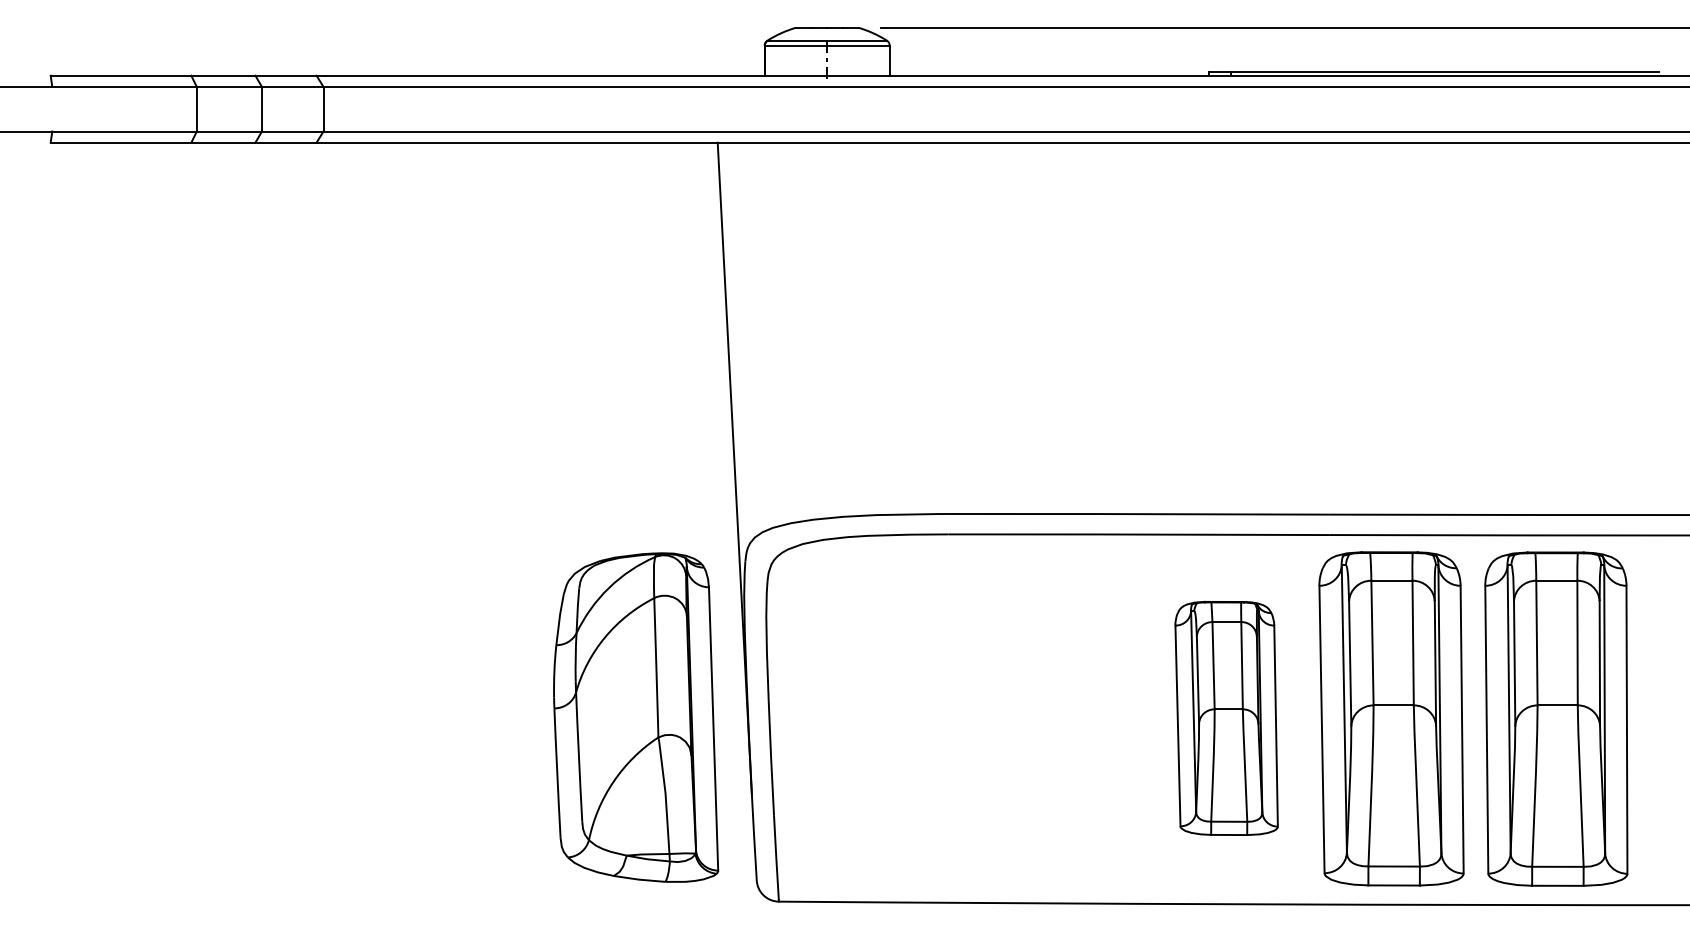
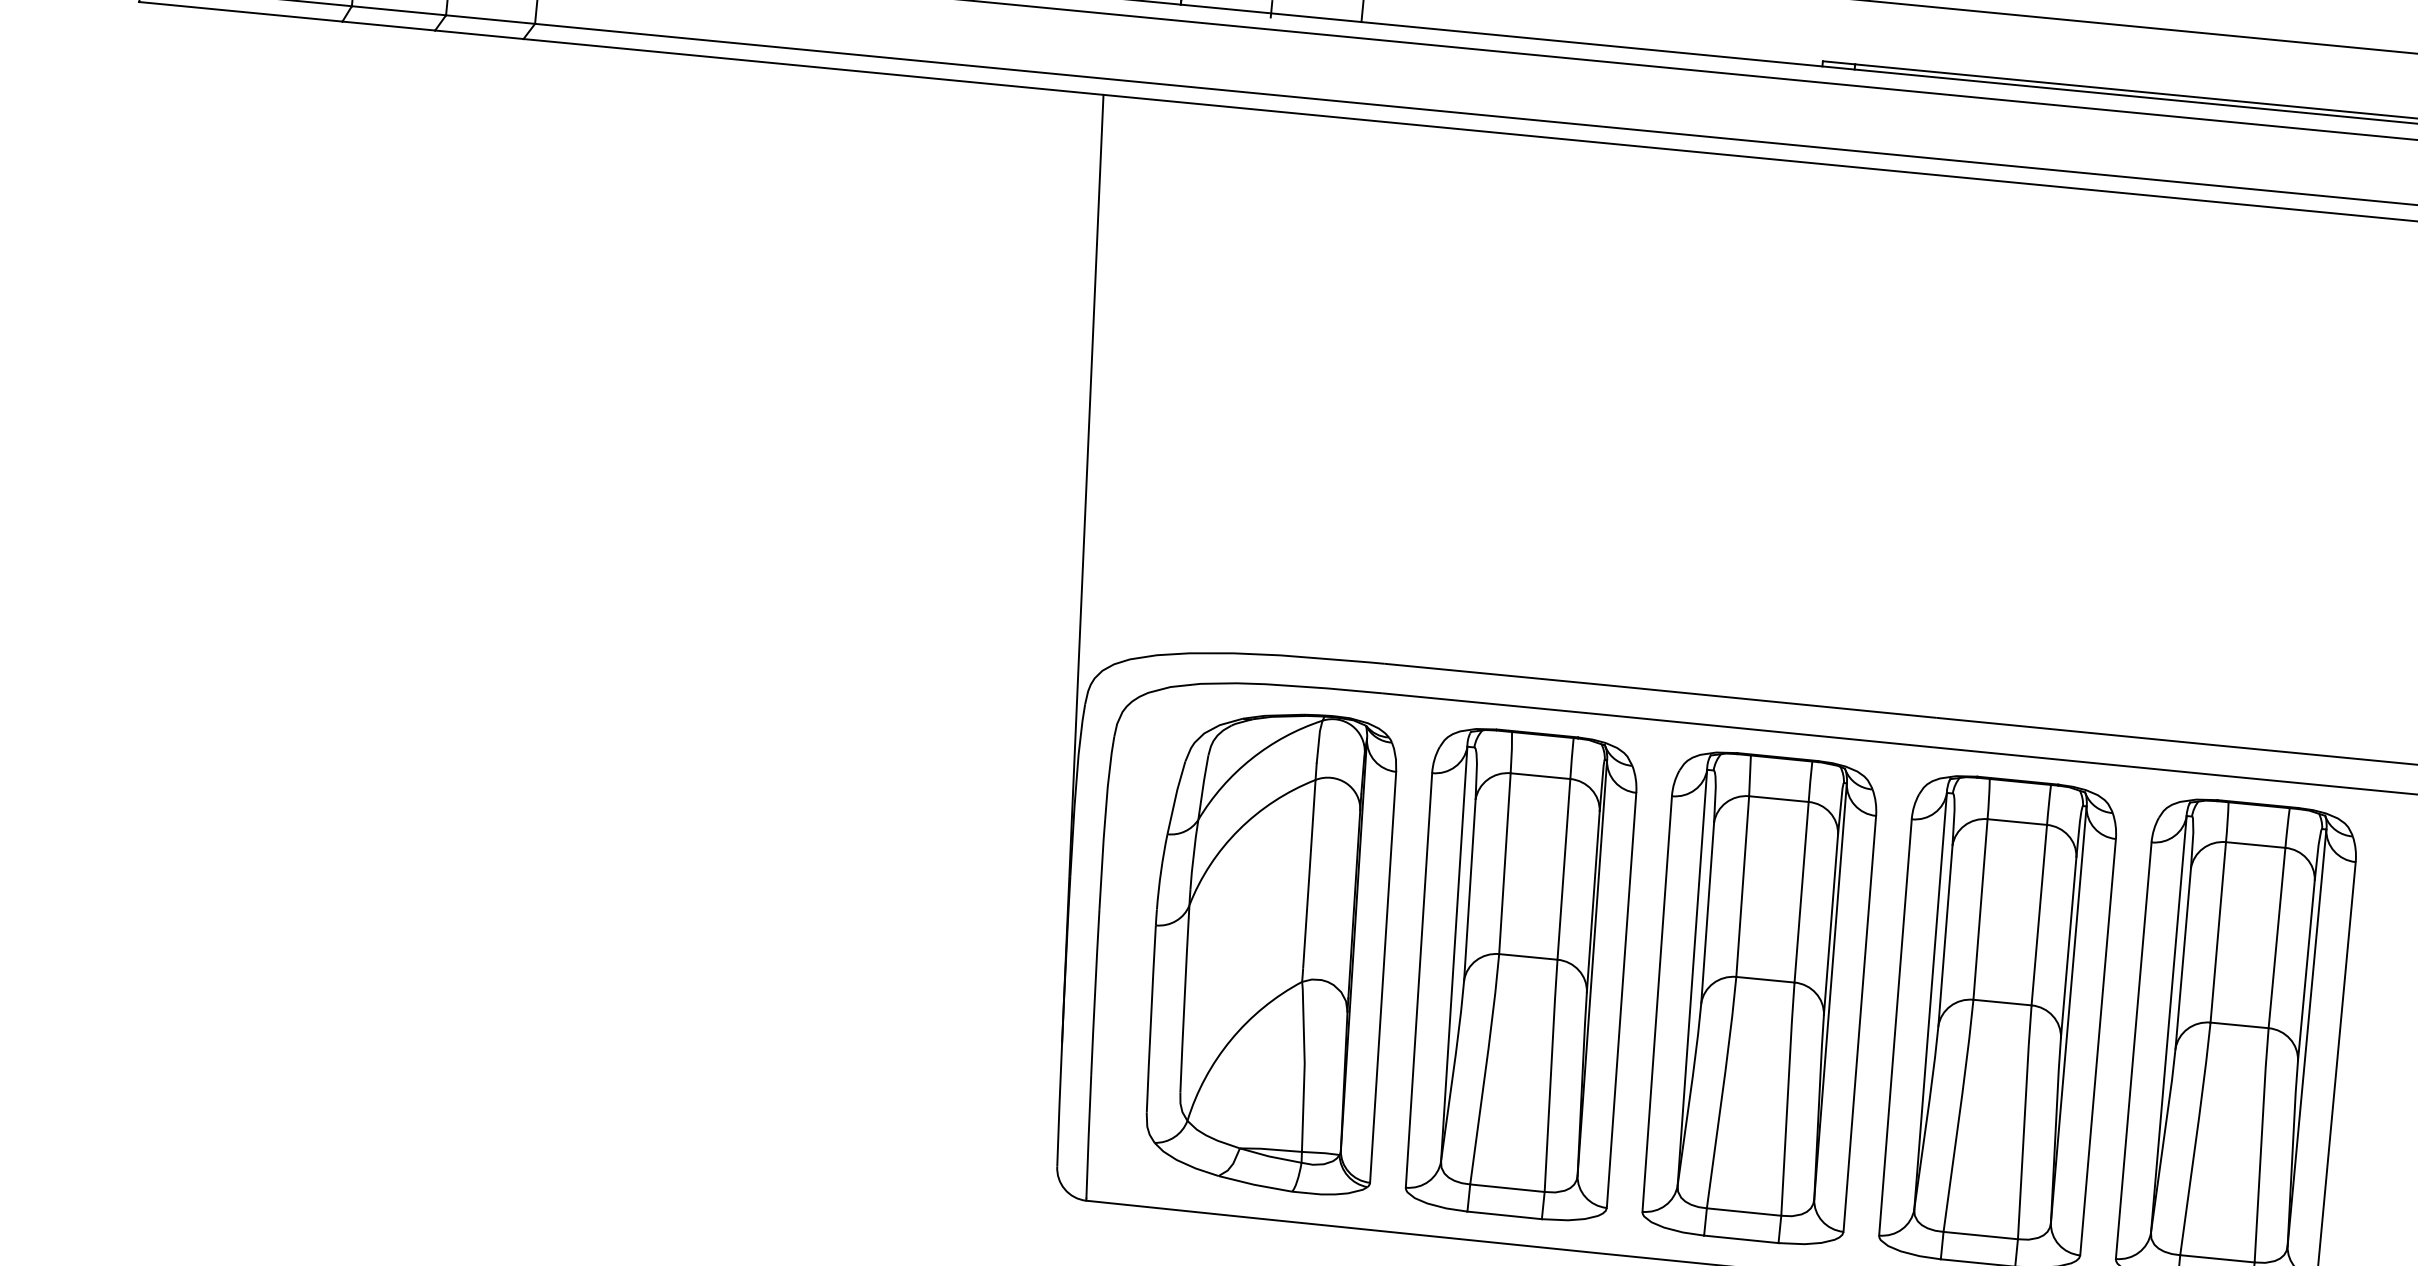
part: (636, 717) -> (1273, 950), moved
part: (1061, 717) -> (1520, 973), added
part: (1226, 718) -> (1758, 998), size x1.43

